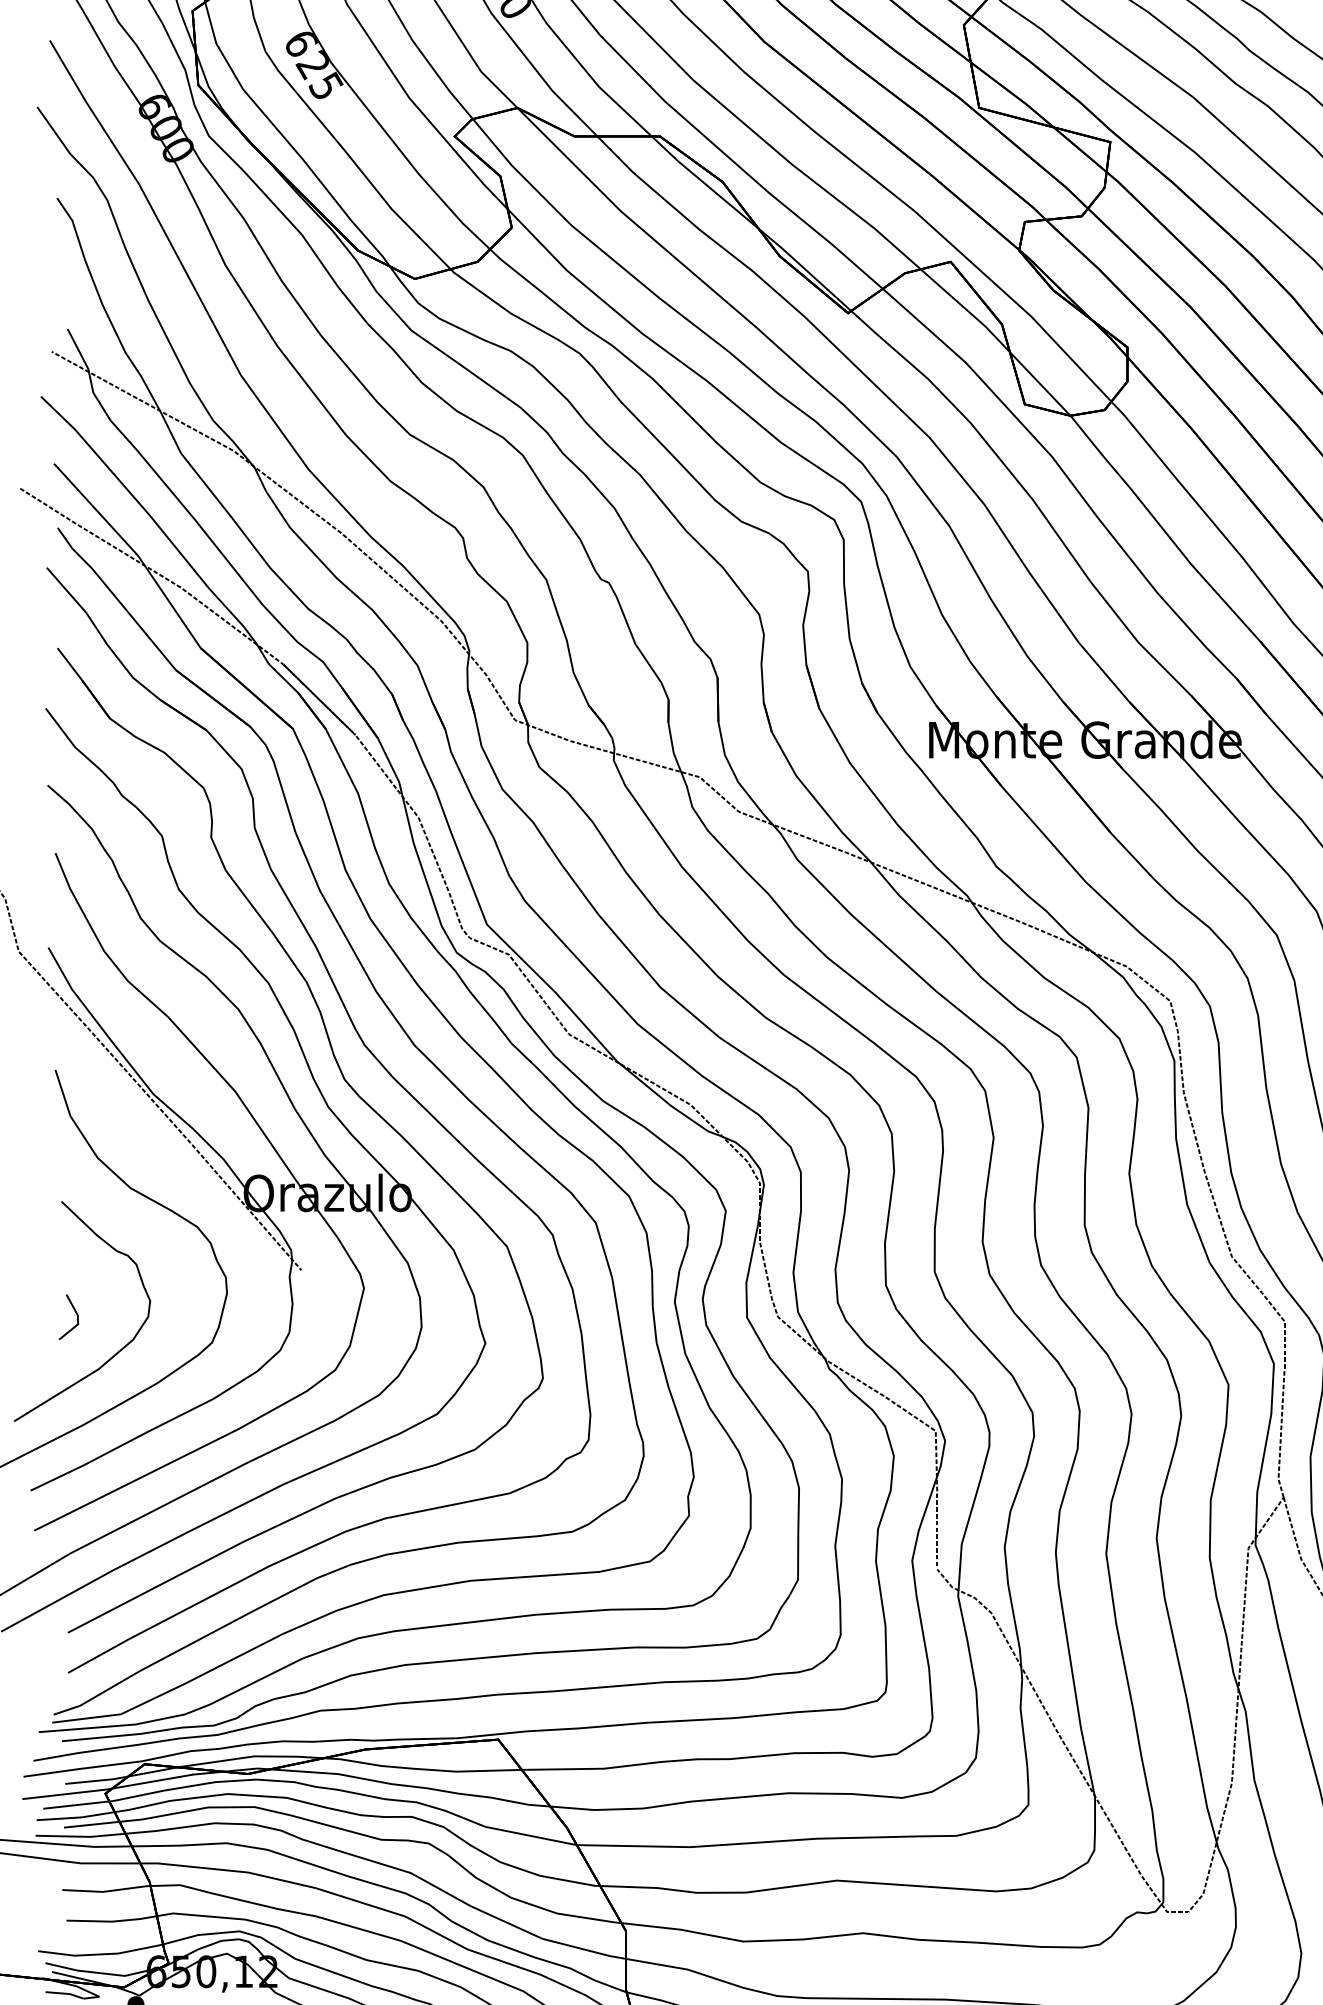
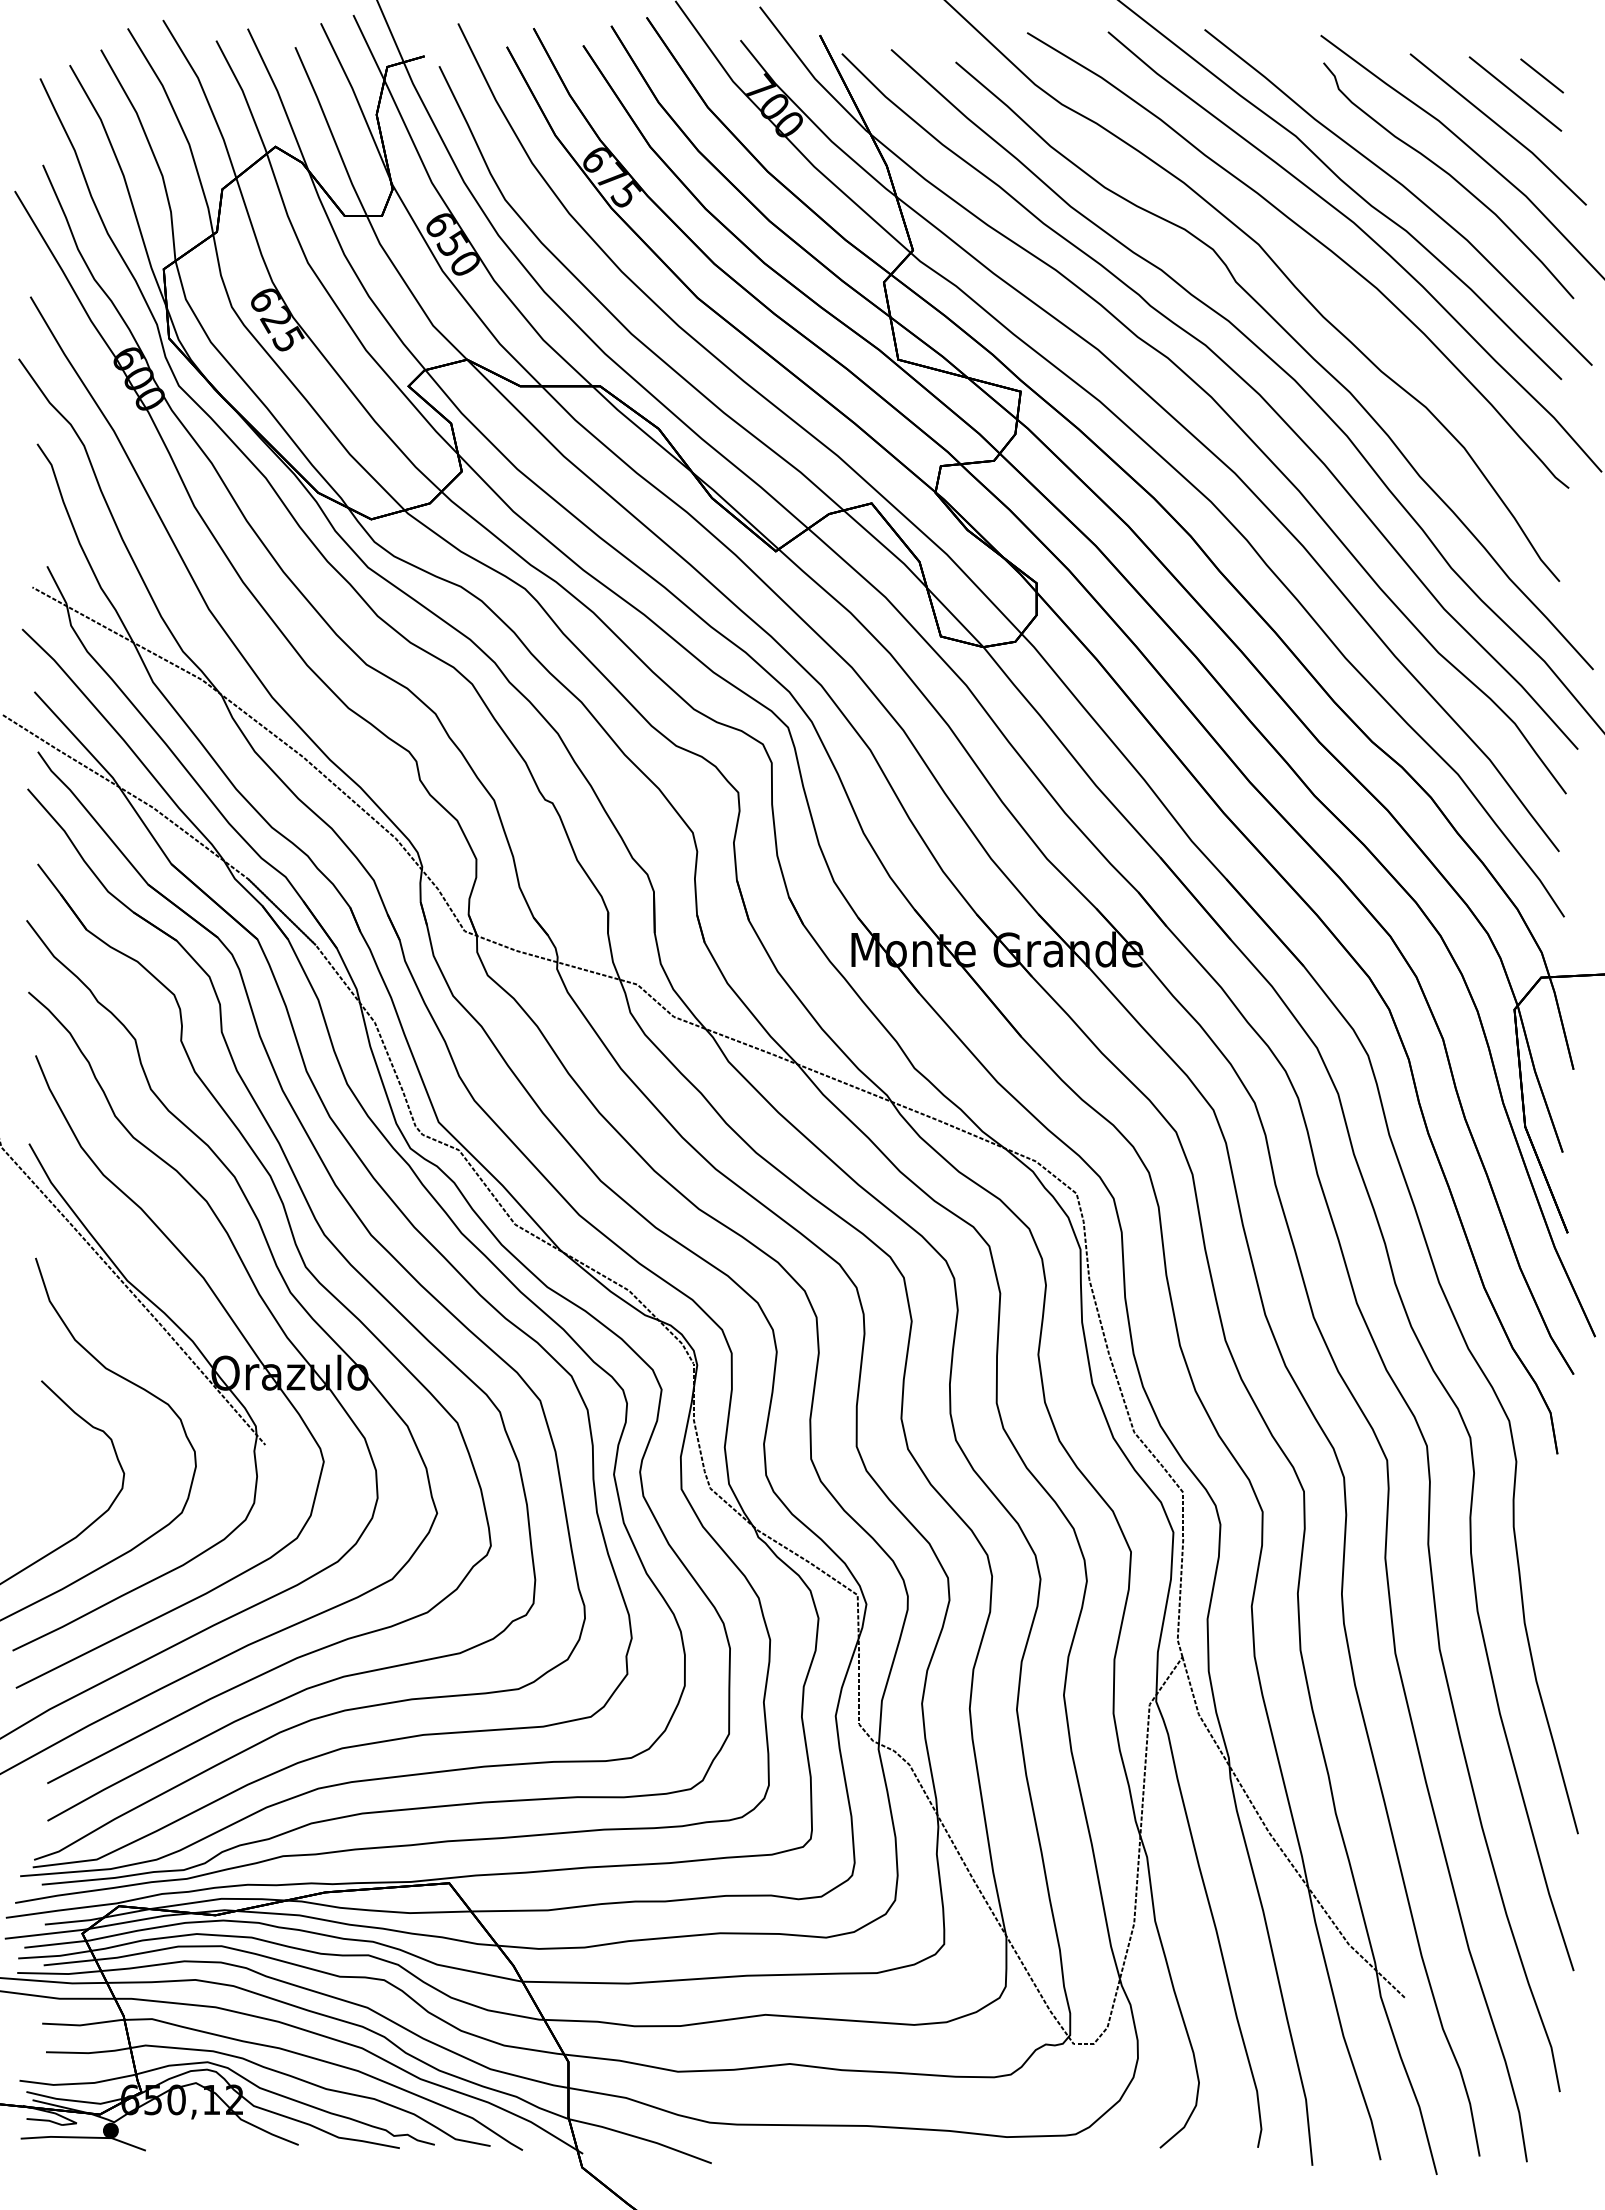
line: (75, 1313) -> (54, 1485), removed

